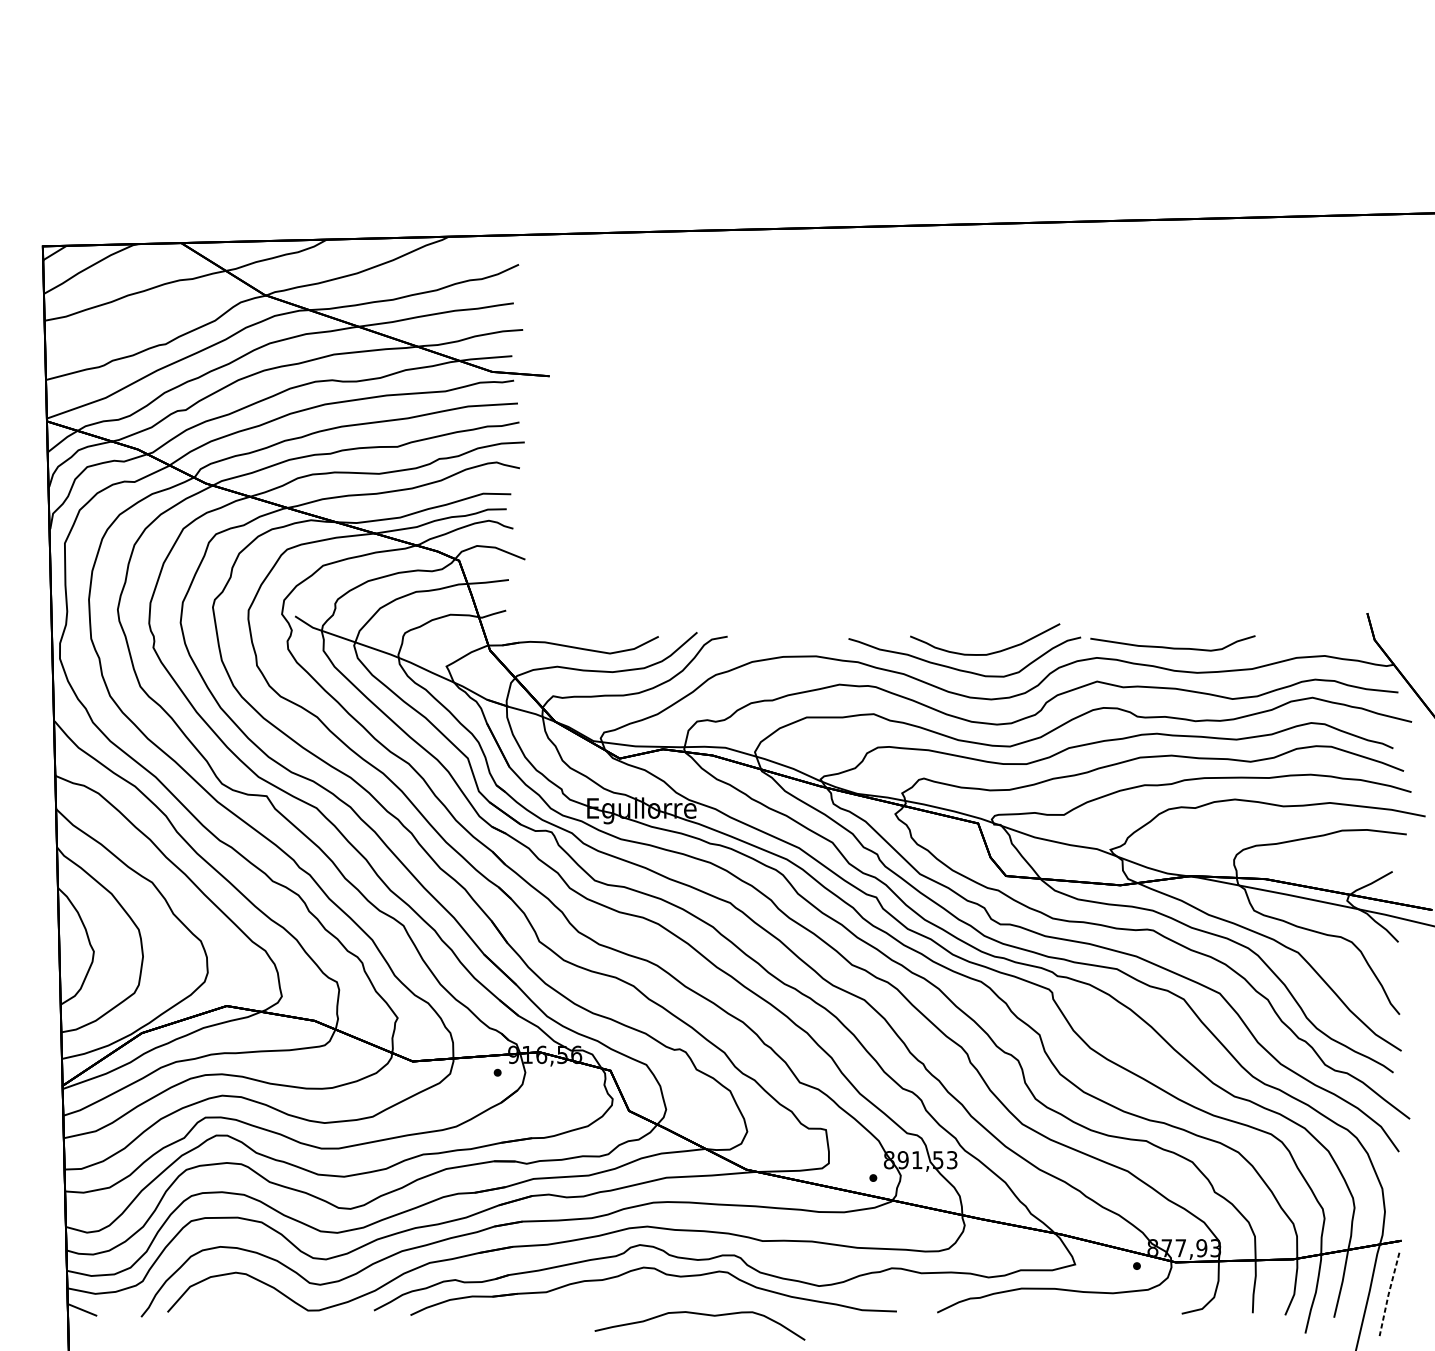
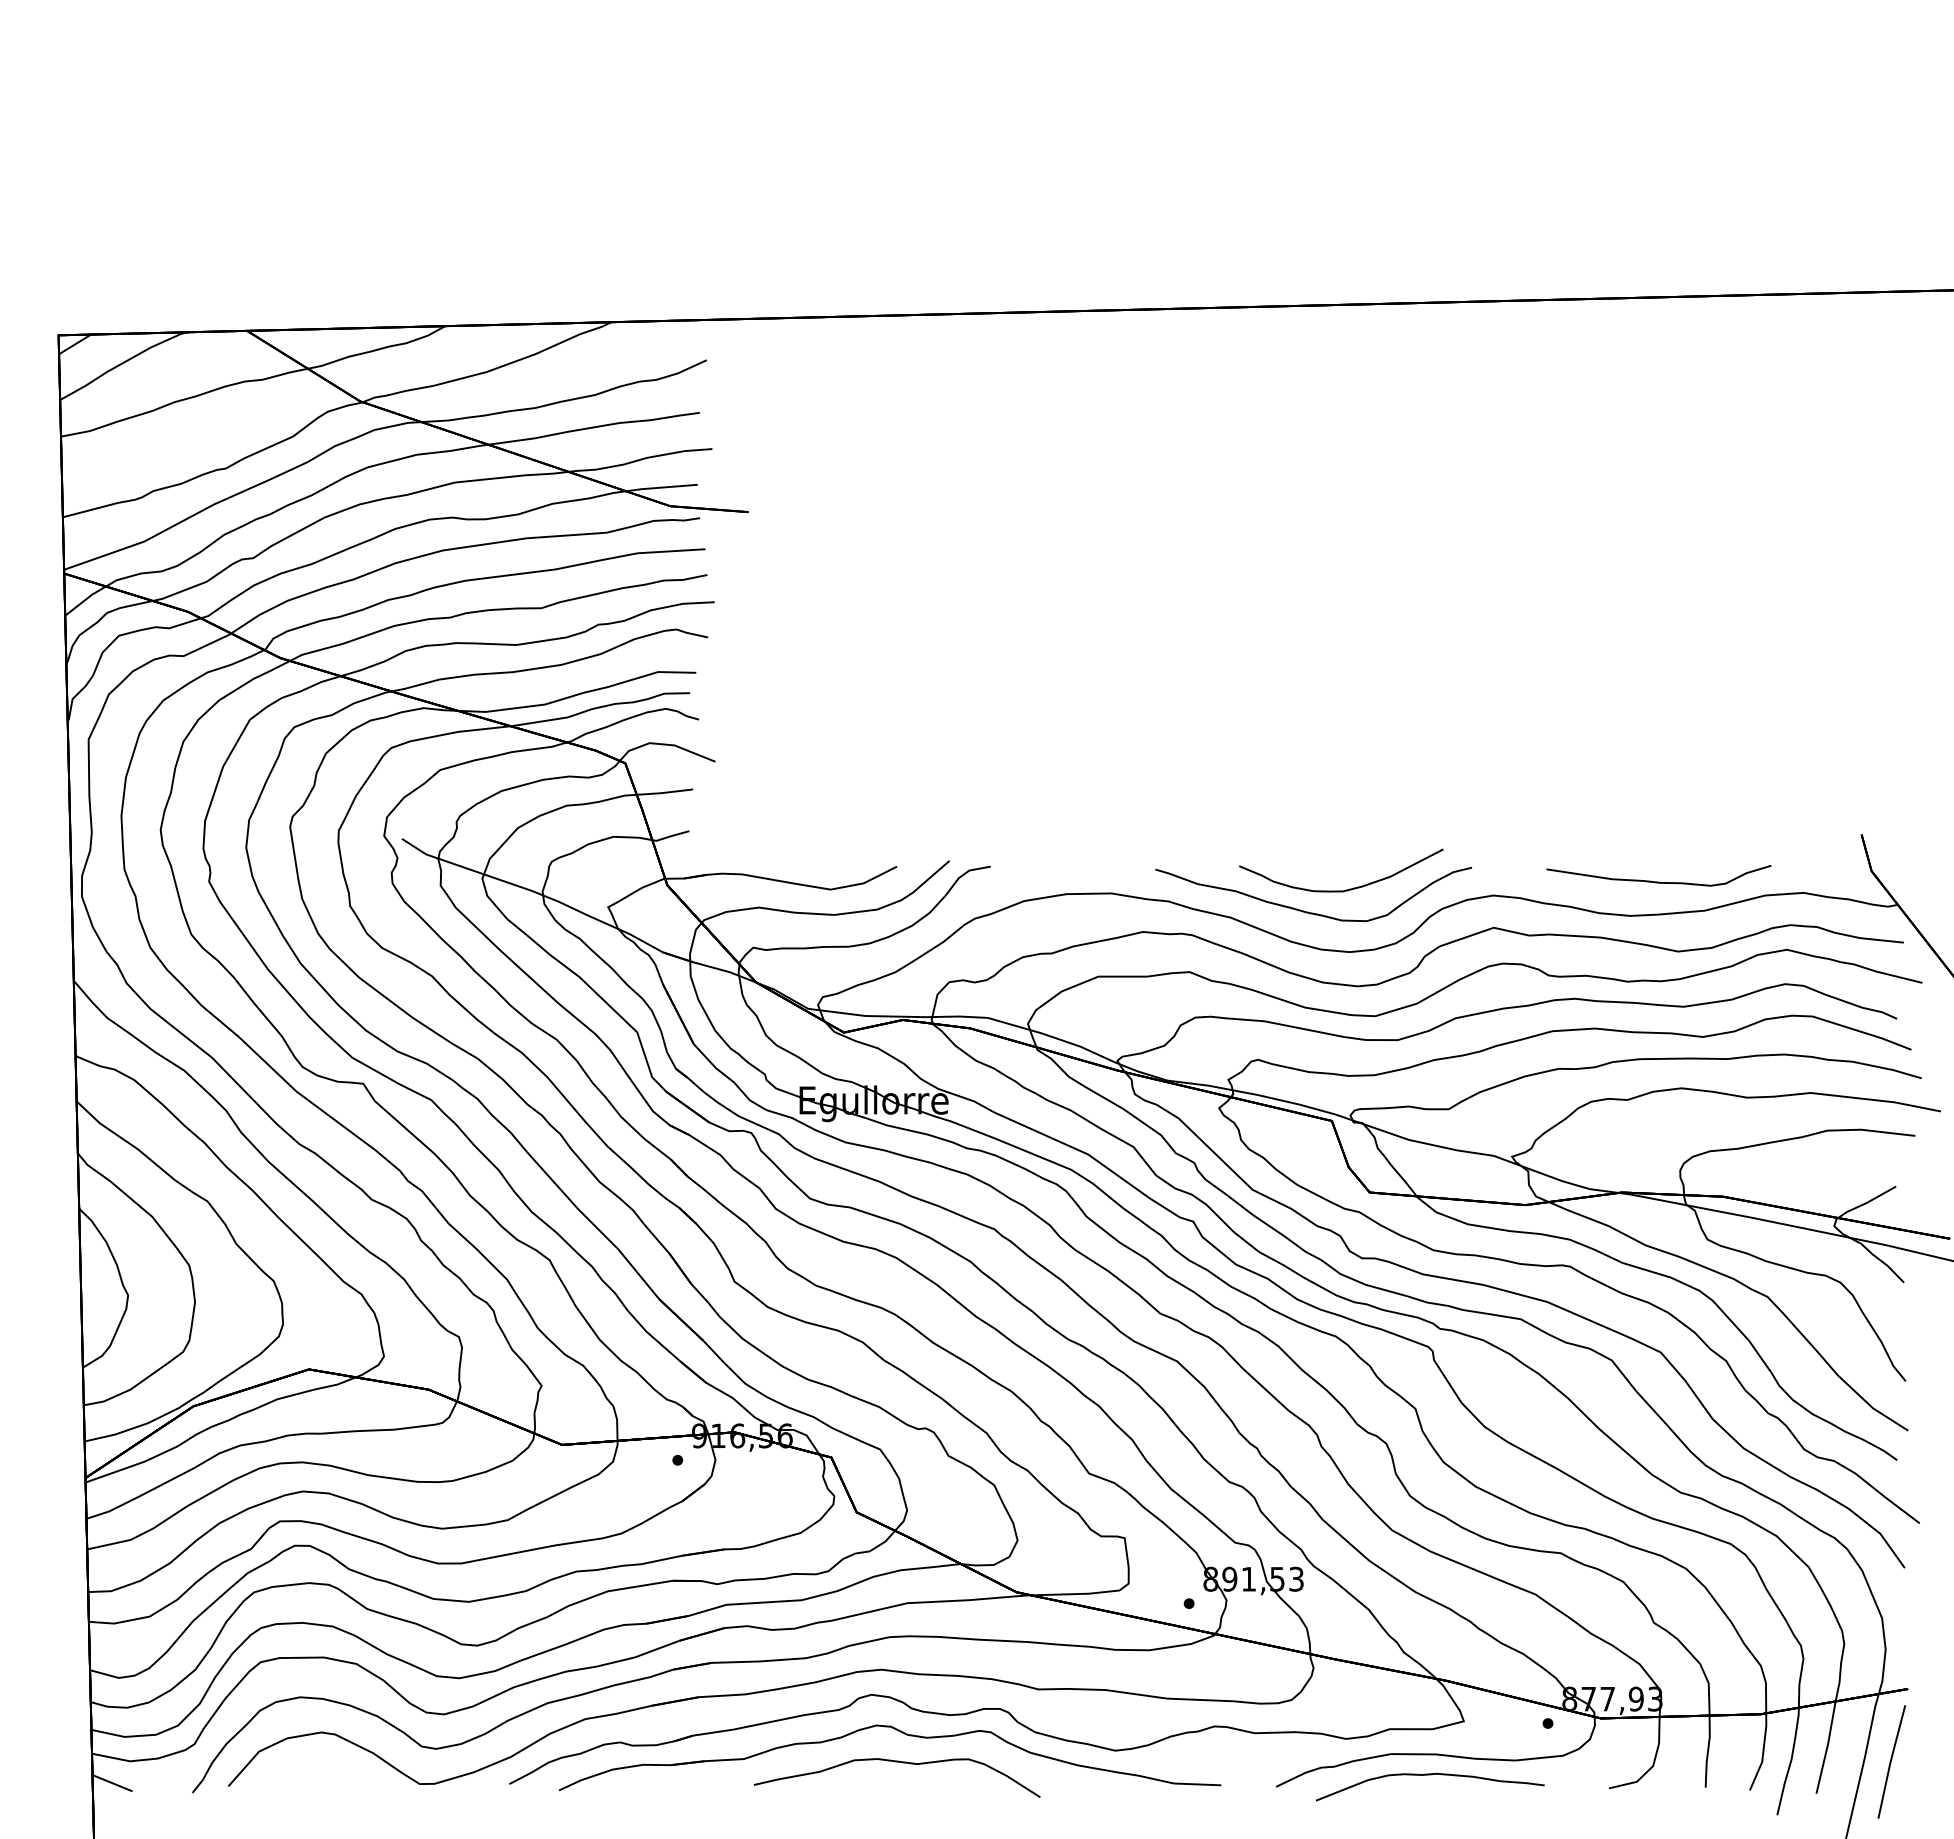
curve: (1172, 647) -> (1658, 881), moved
line: (1388, 1294) -> (1890, 1762), dashed -> solid
curve: (1050, 1304) -> (1430, 1775), added
curve: (699, 1314) -> (896, 1762), moved

